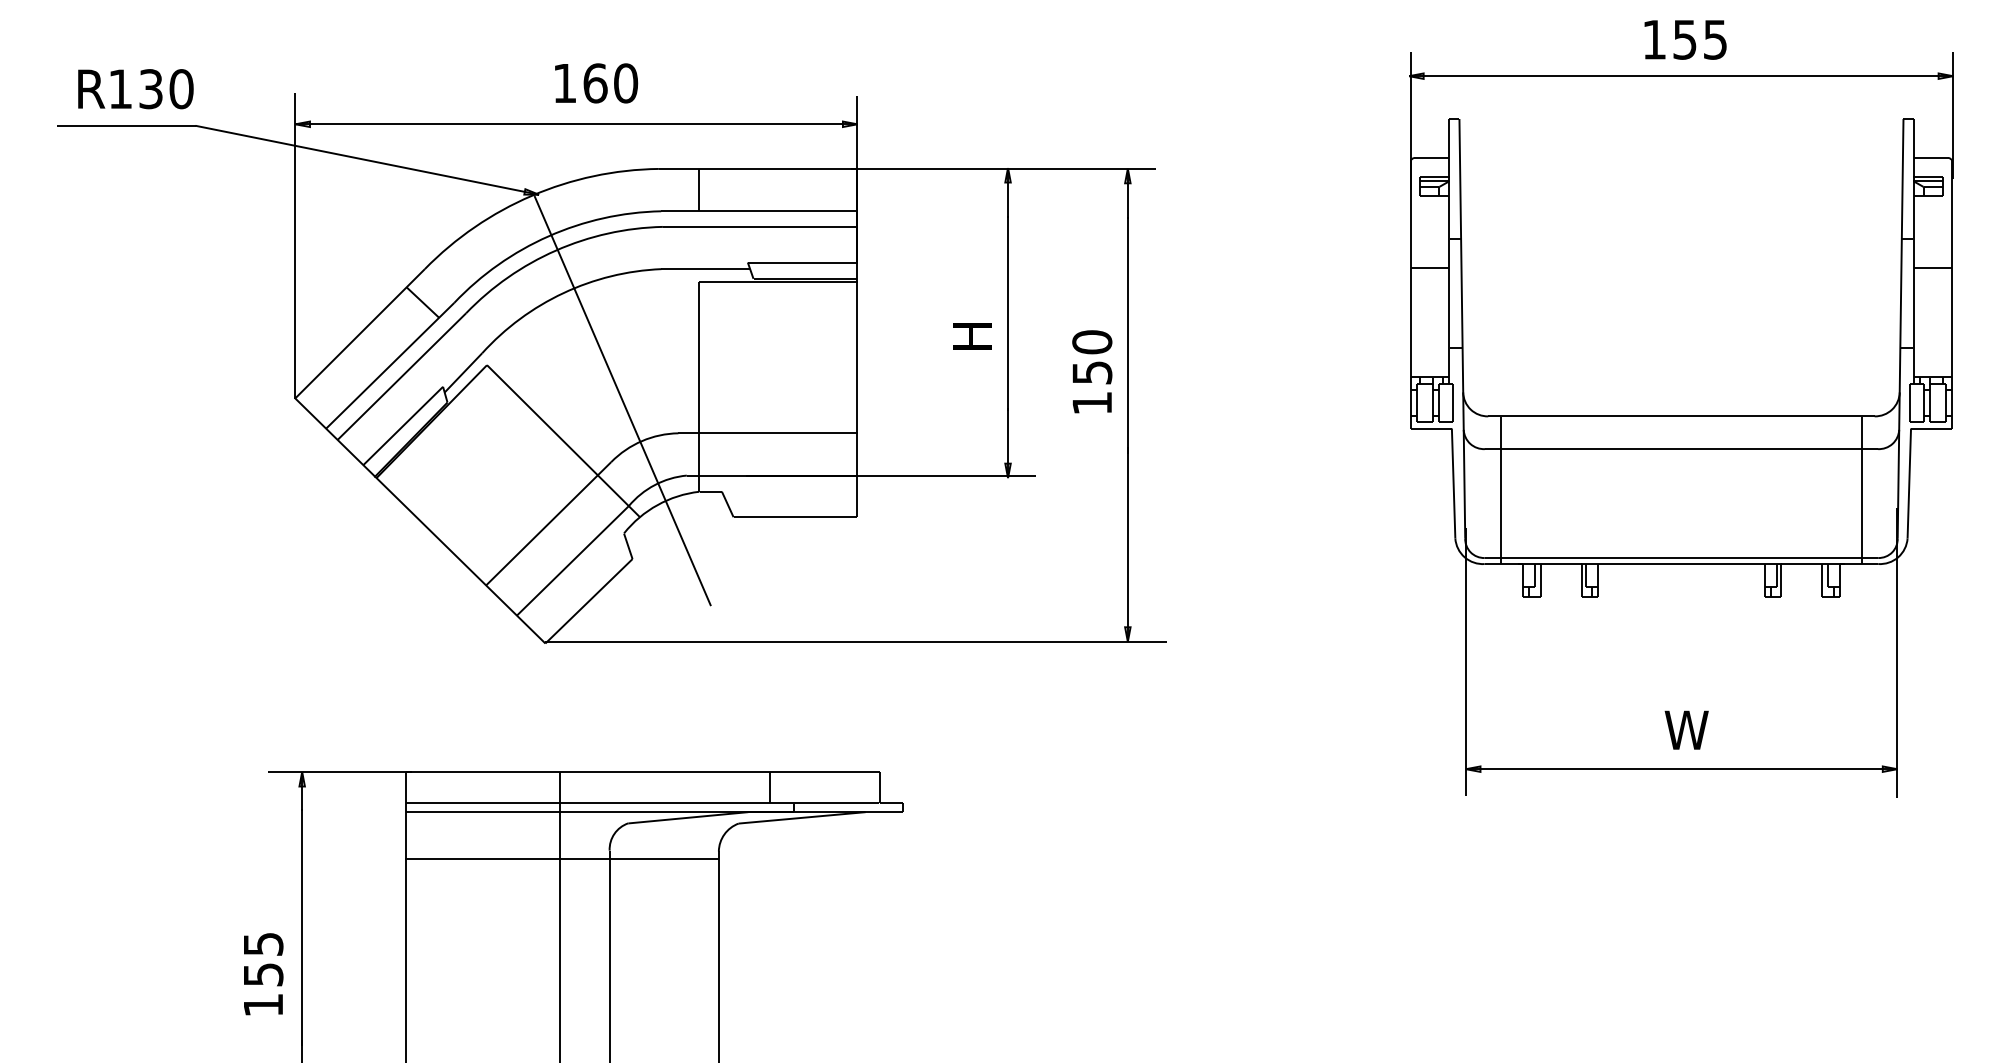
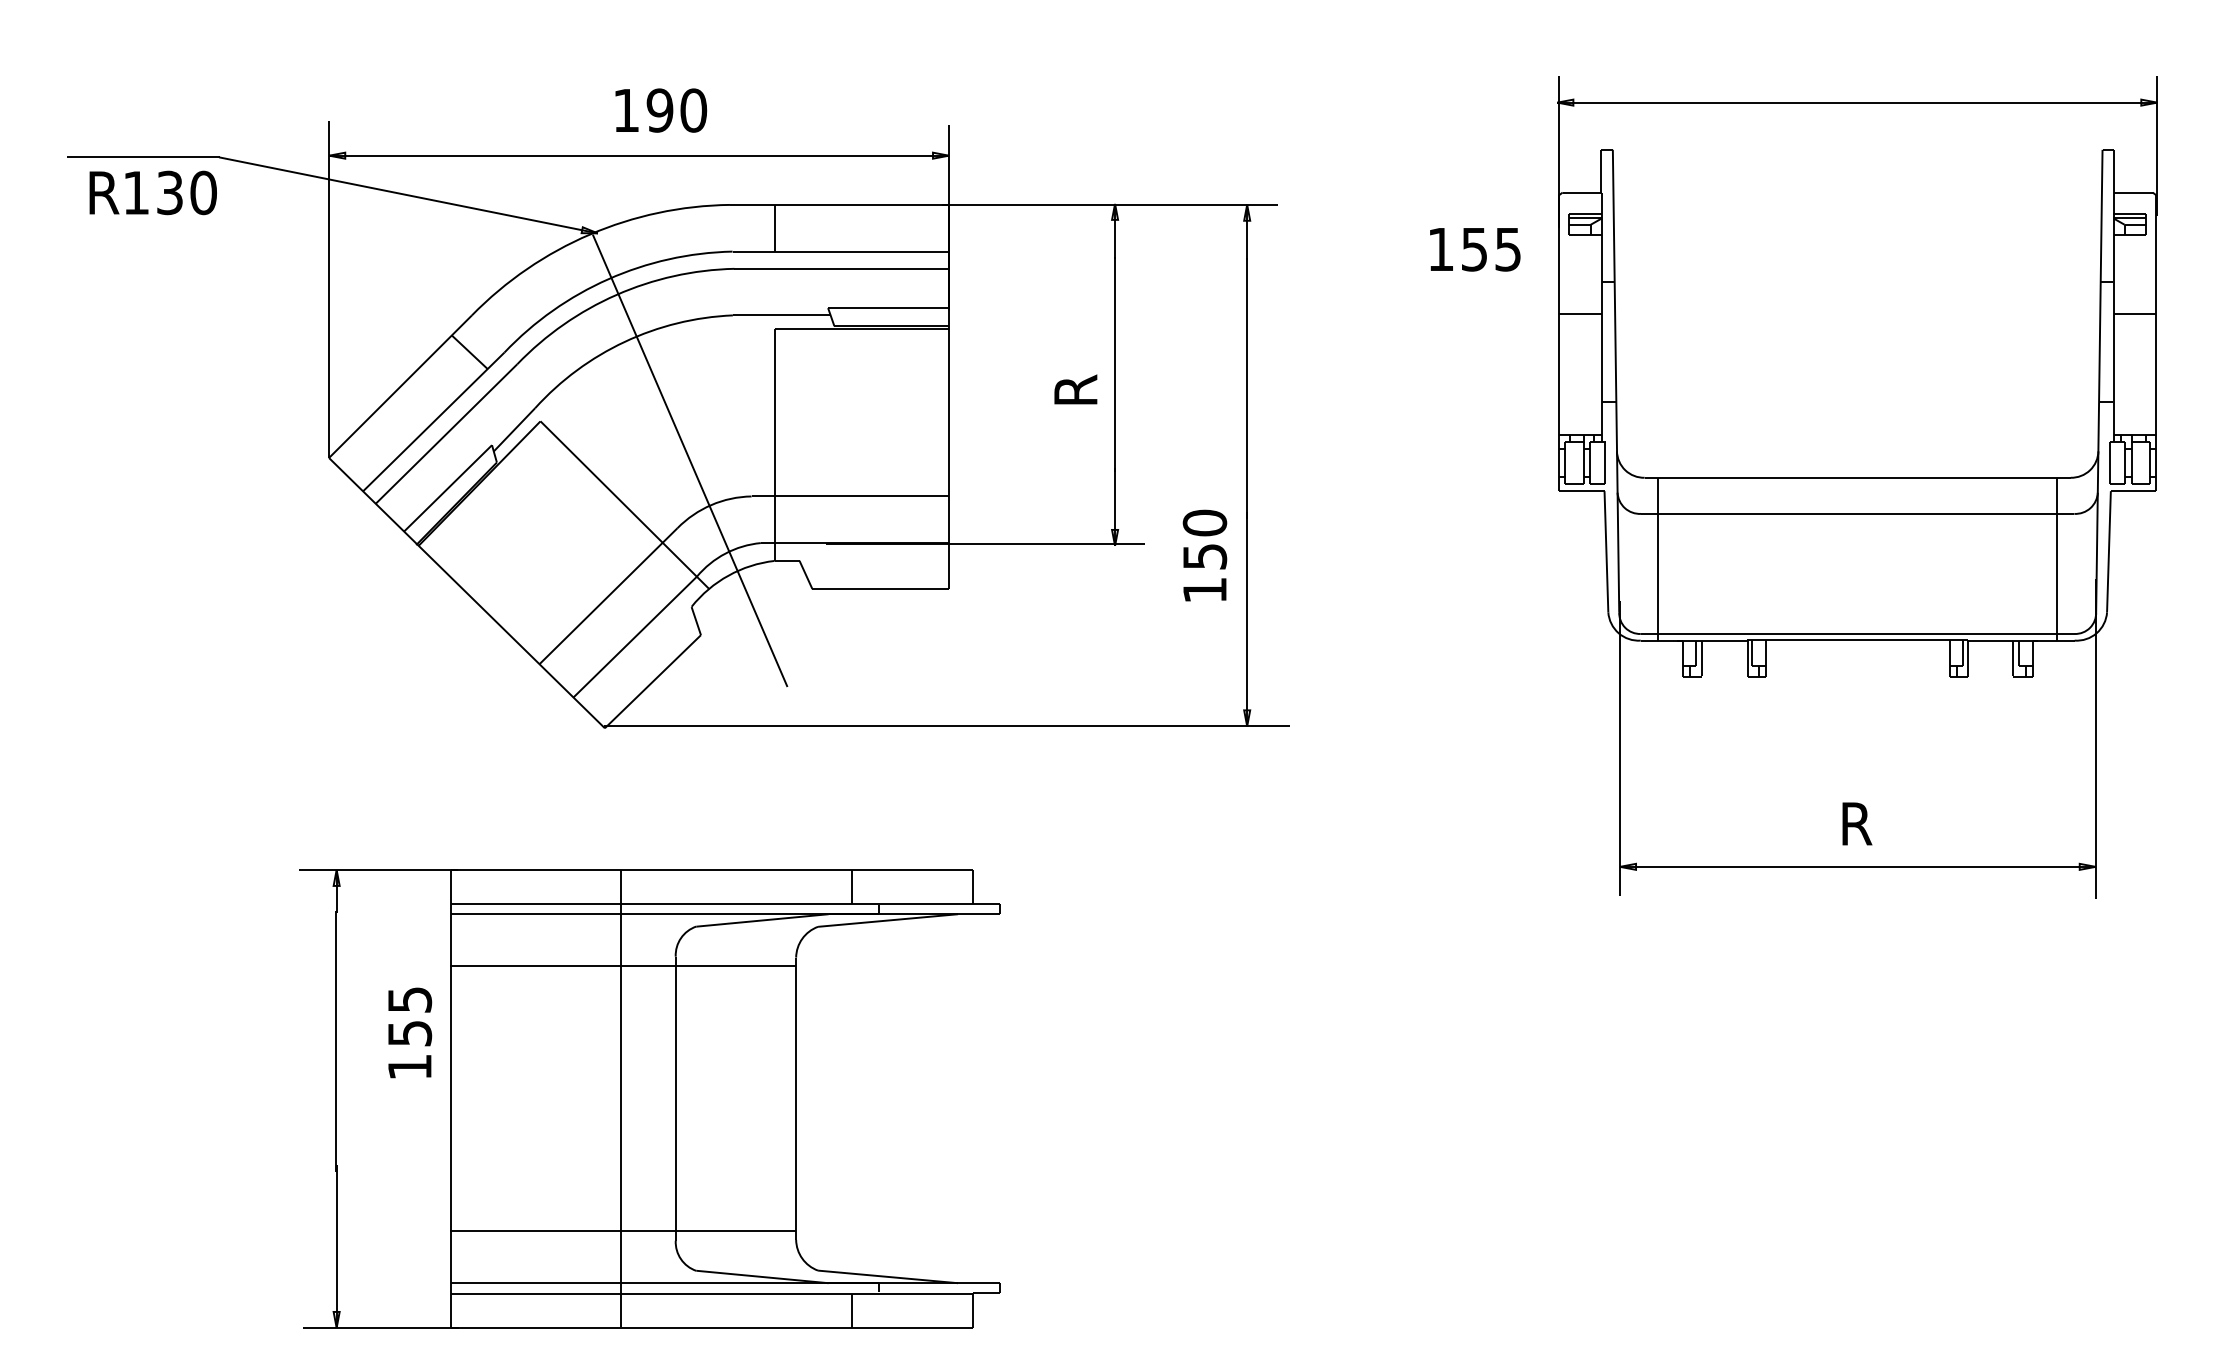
text: (1685, 39) -> (1475, 249), moved
text: (594, 83) -> (659, 110), 160 -> 190
text: (135, 88) -> (152, 192), moved
text: (972, 336) -> (1075, 389), H -> R
text: (1091, 371) -> (1204, 555), moved
text: (1686, 729) -> (1863, 823), W -> R
text: (263, 973) -> (410, 1032), moved

